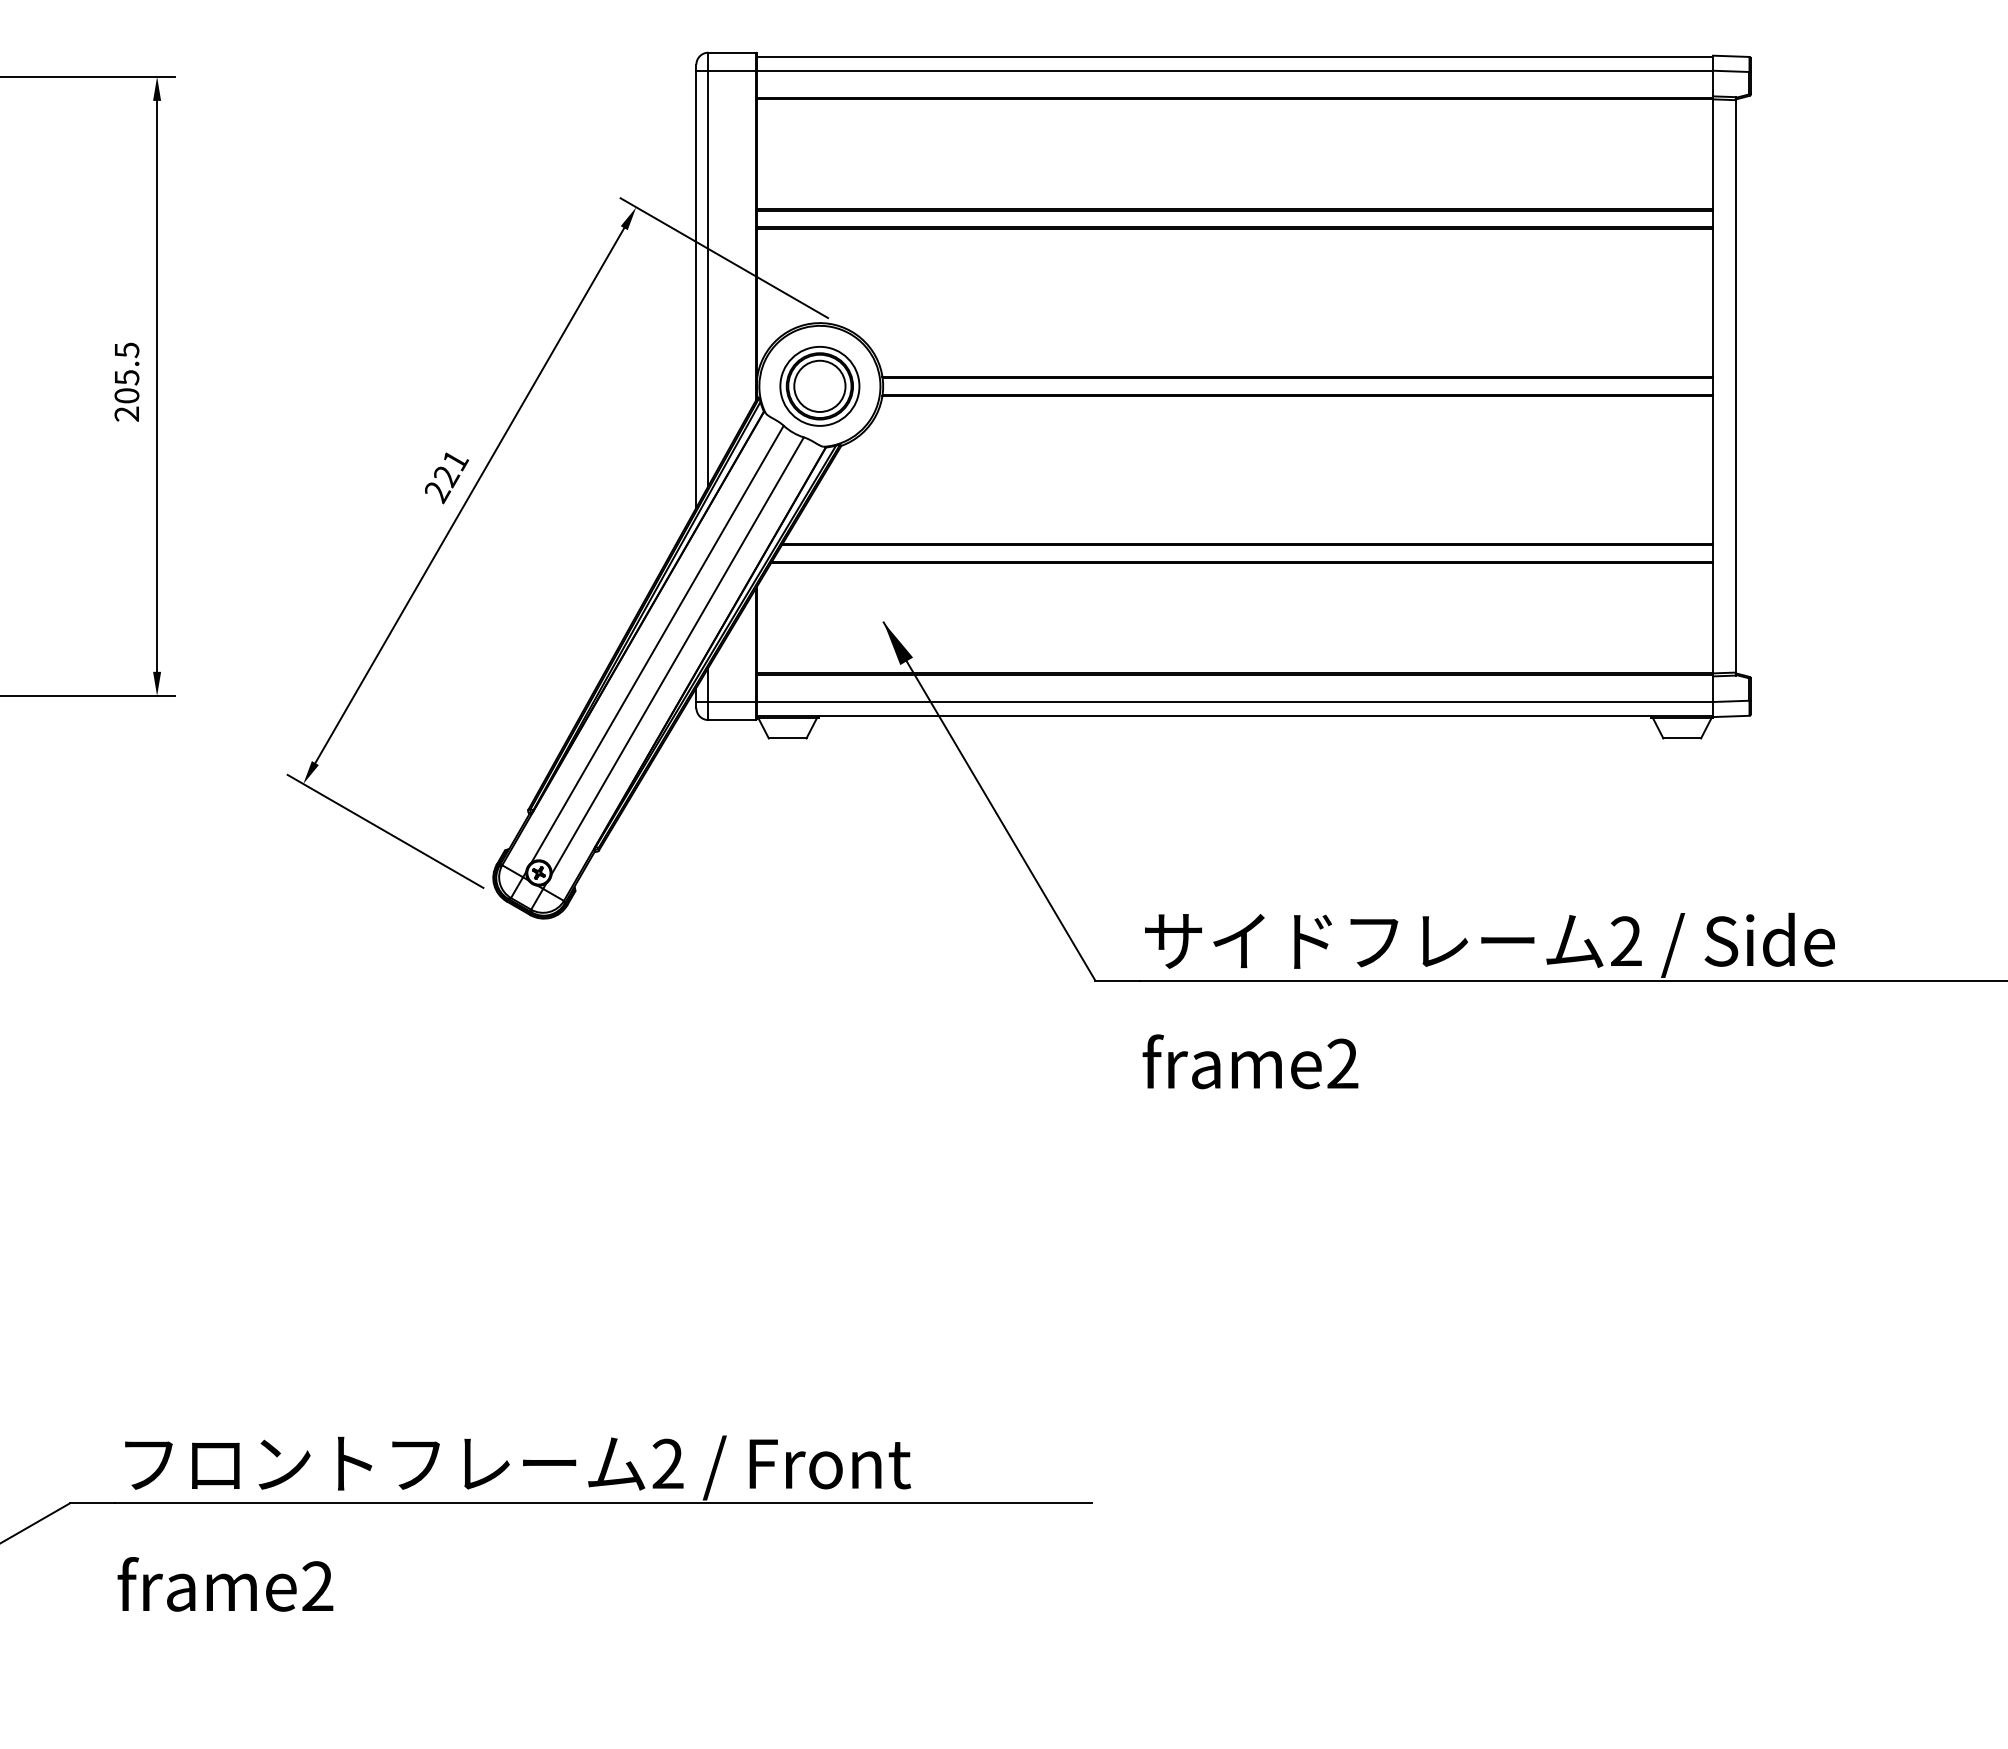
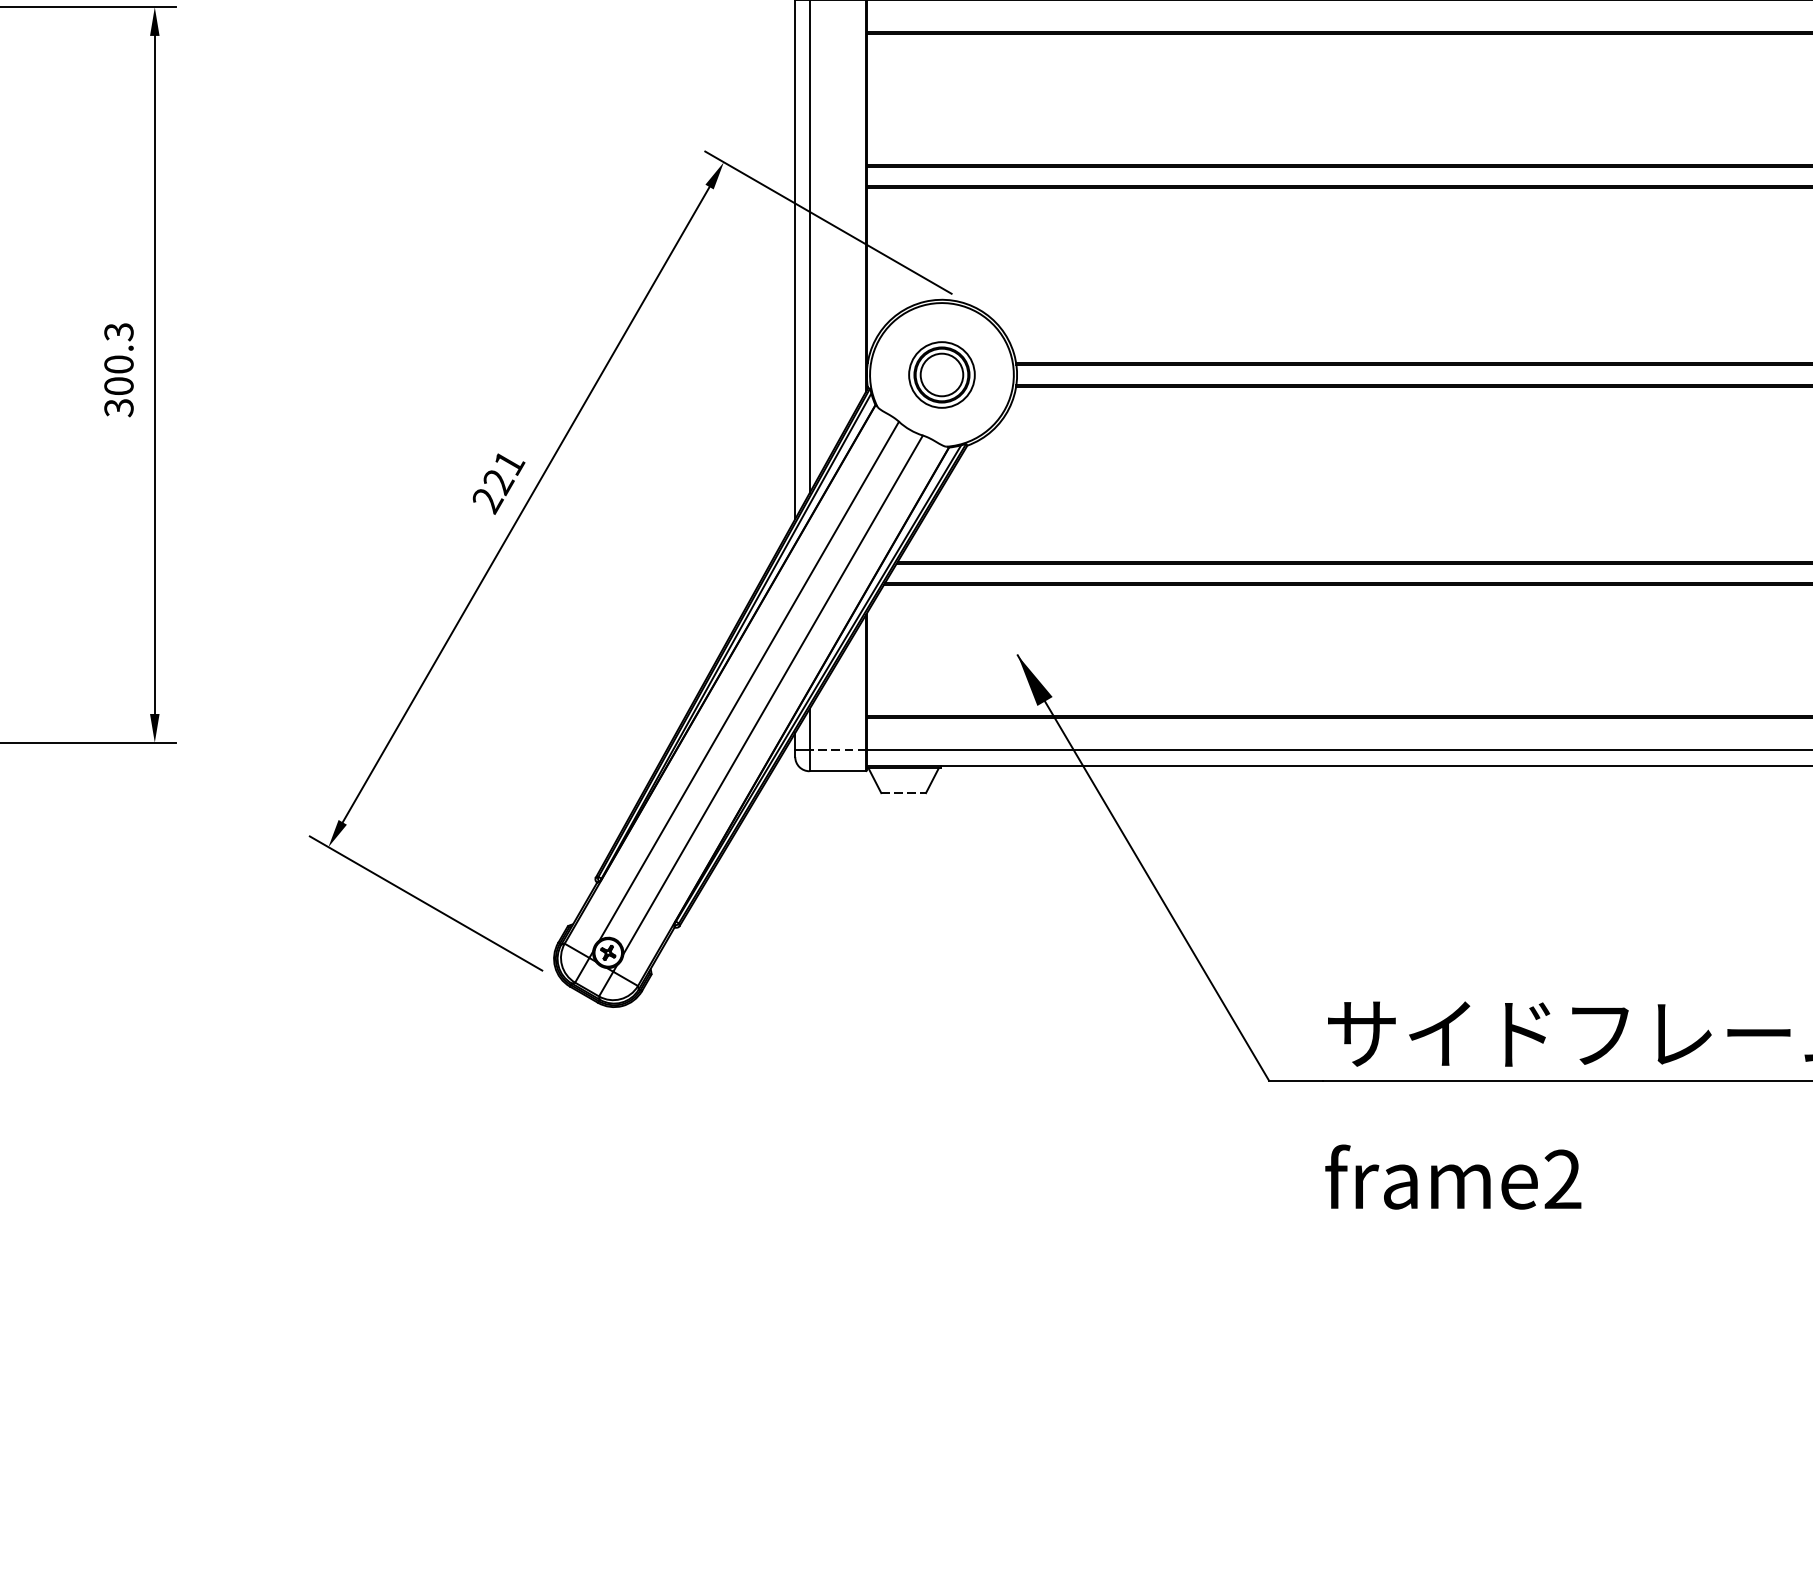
text: (126, 381) -> (118, 369), 205.5 -> 300.3
part: (819, 386) -> (941, 375), size x0.7
line: (732, 702) -> (838, 750), solid -> dashed
line: (787, 738) -> (903, 793), solid -> dashed

